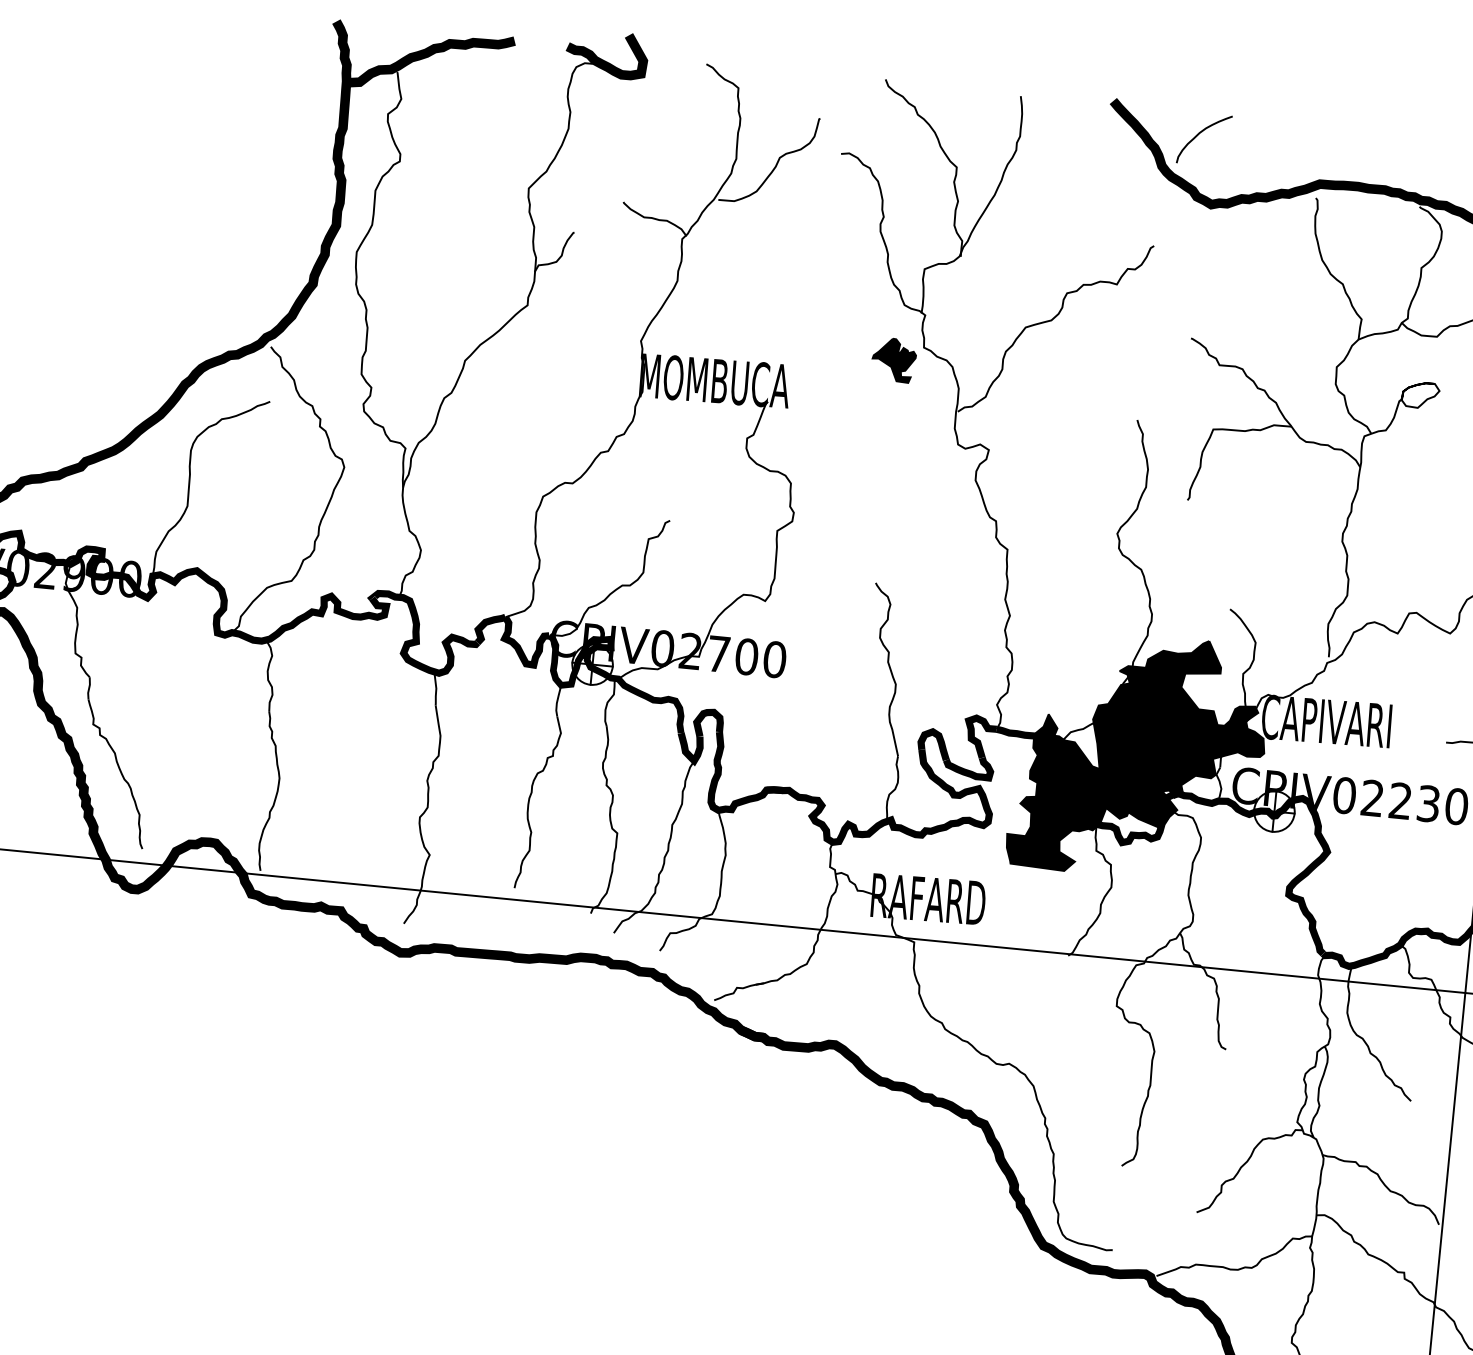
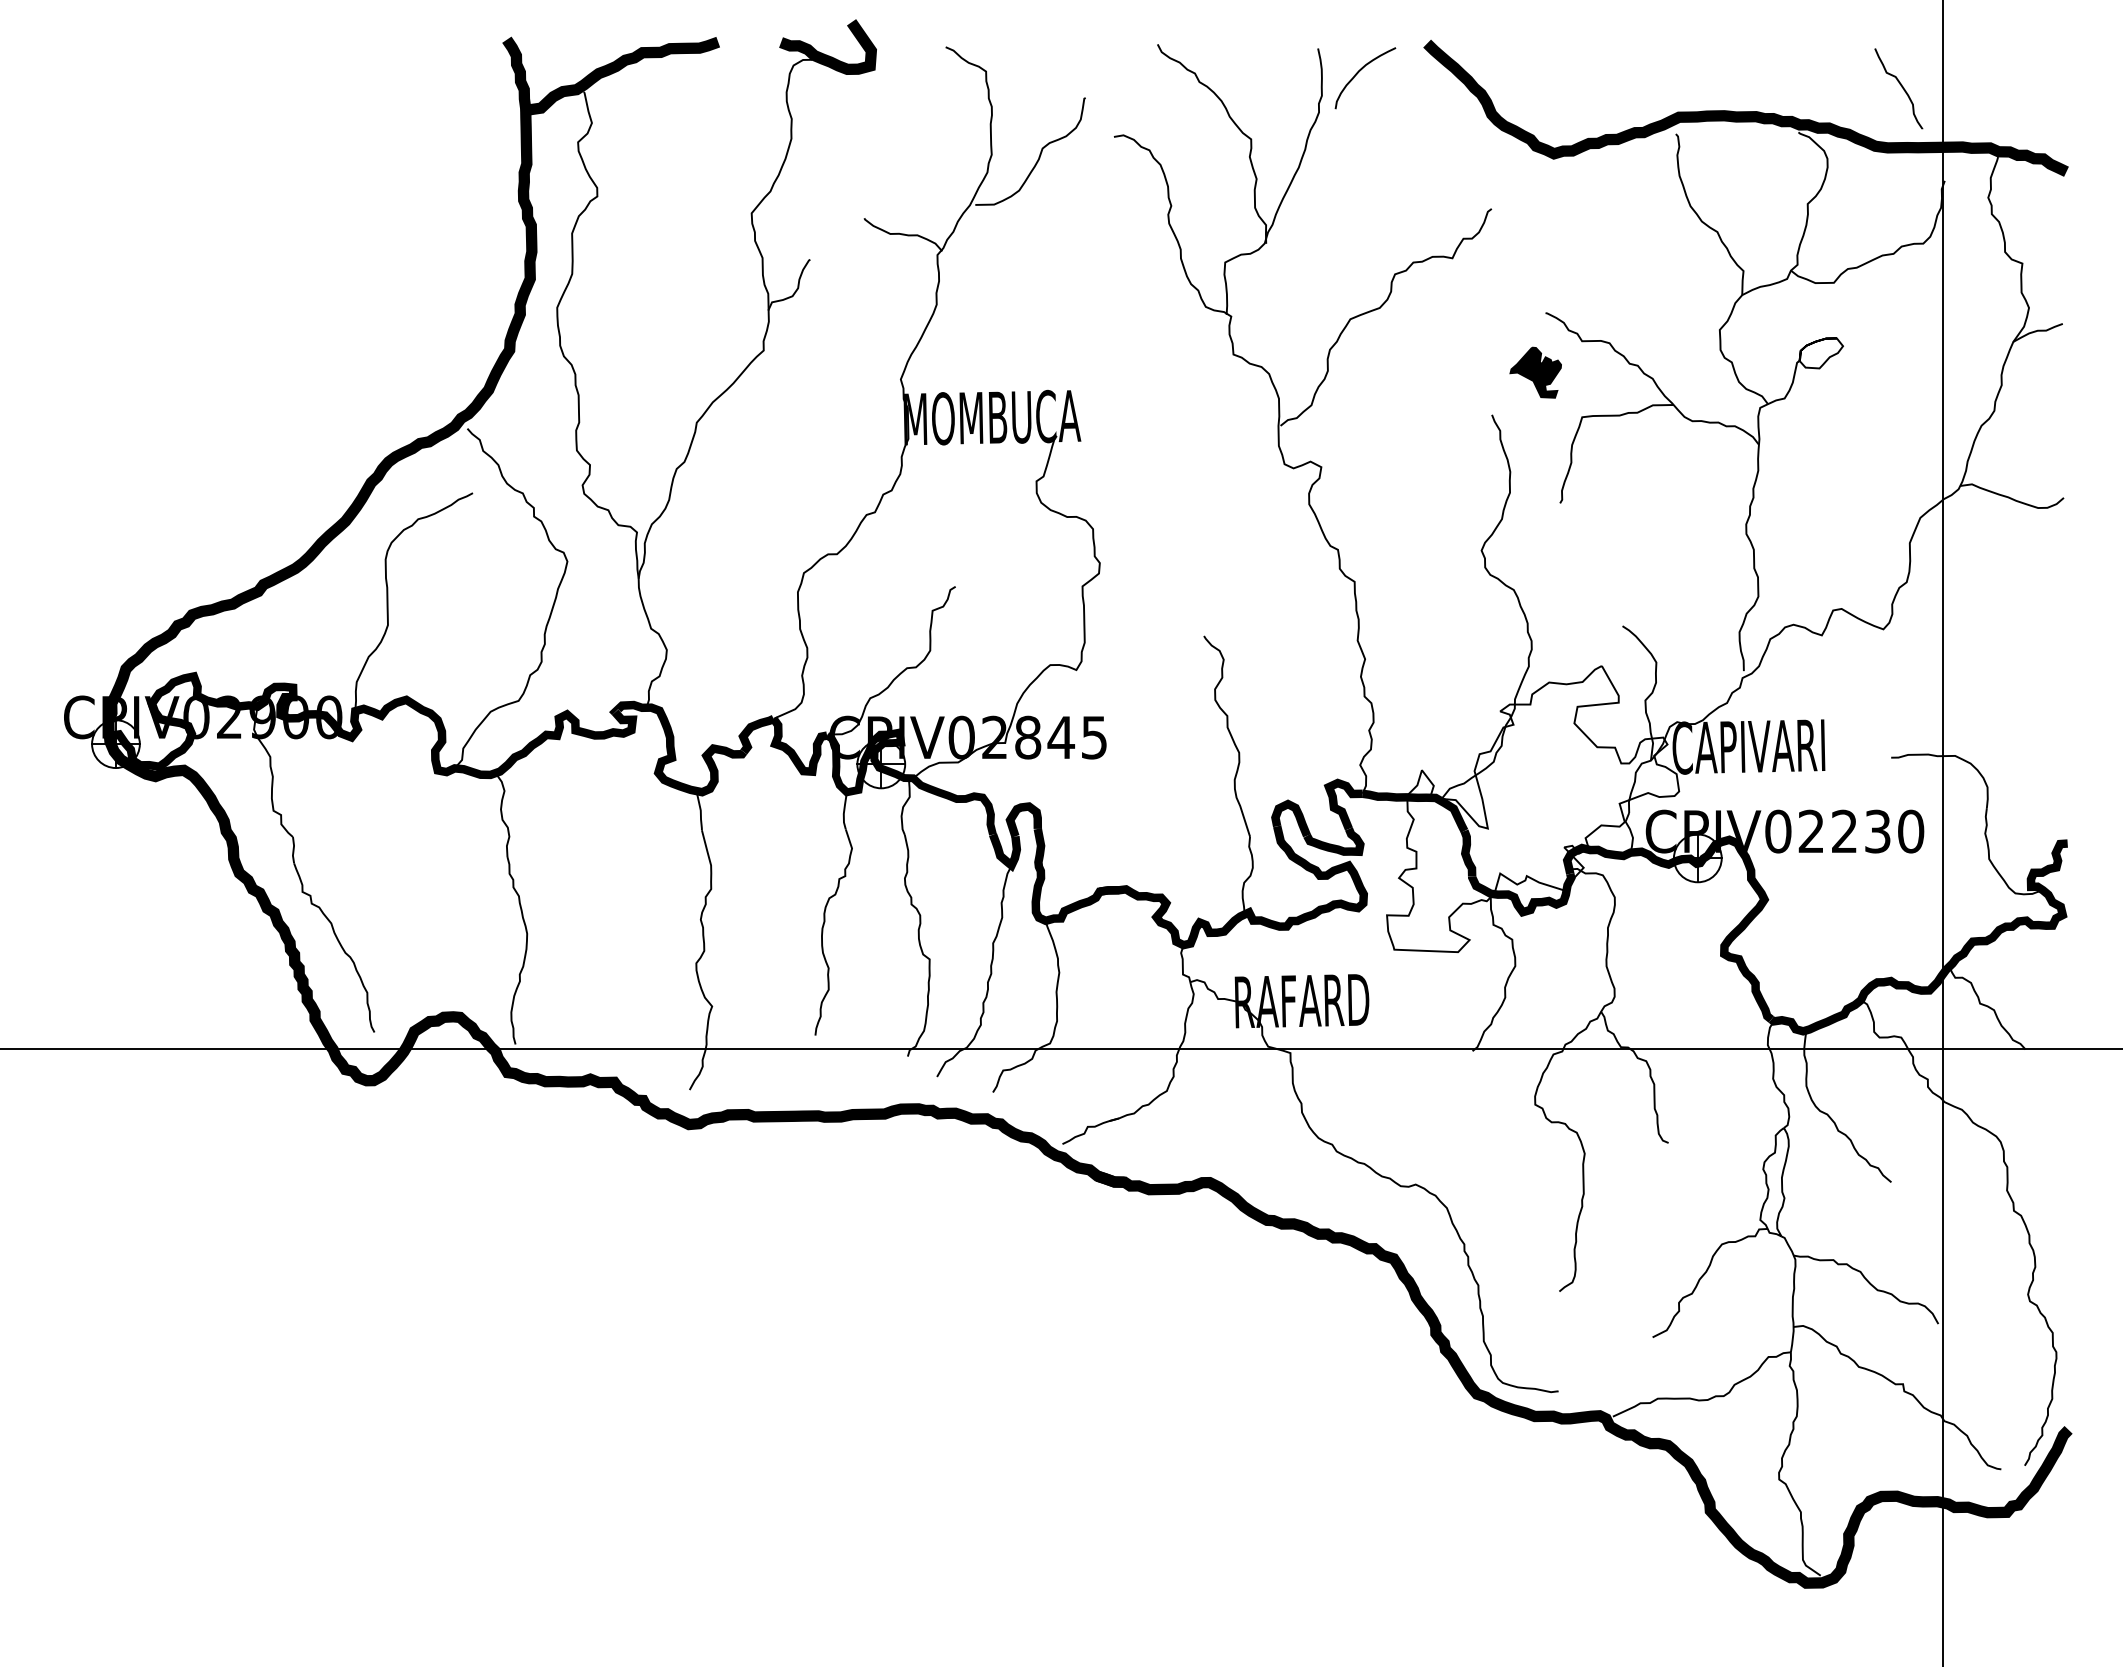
curve: (1199, 134) -> (1359, 72), moved
part: (893, 359) -> (1535, 372), moved
text: (747, 656) -> (1061, 737), CPIV02700 -> CPIV02845
fill: (1139, 755) -> (1533, 808), removed

